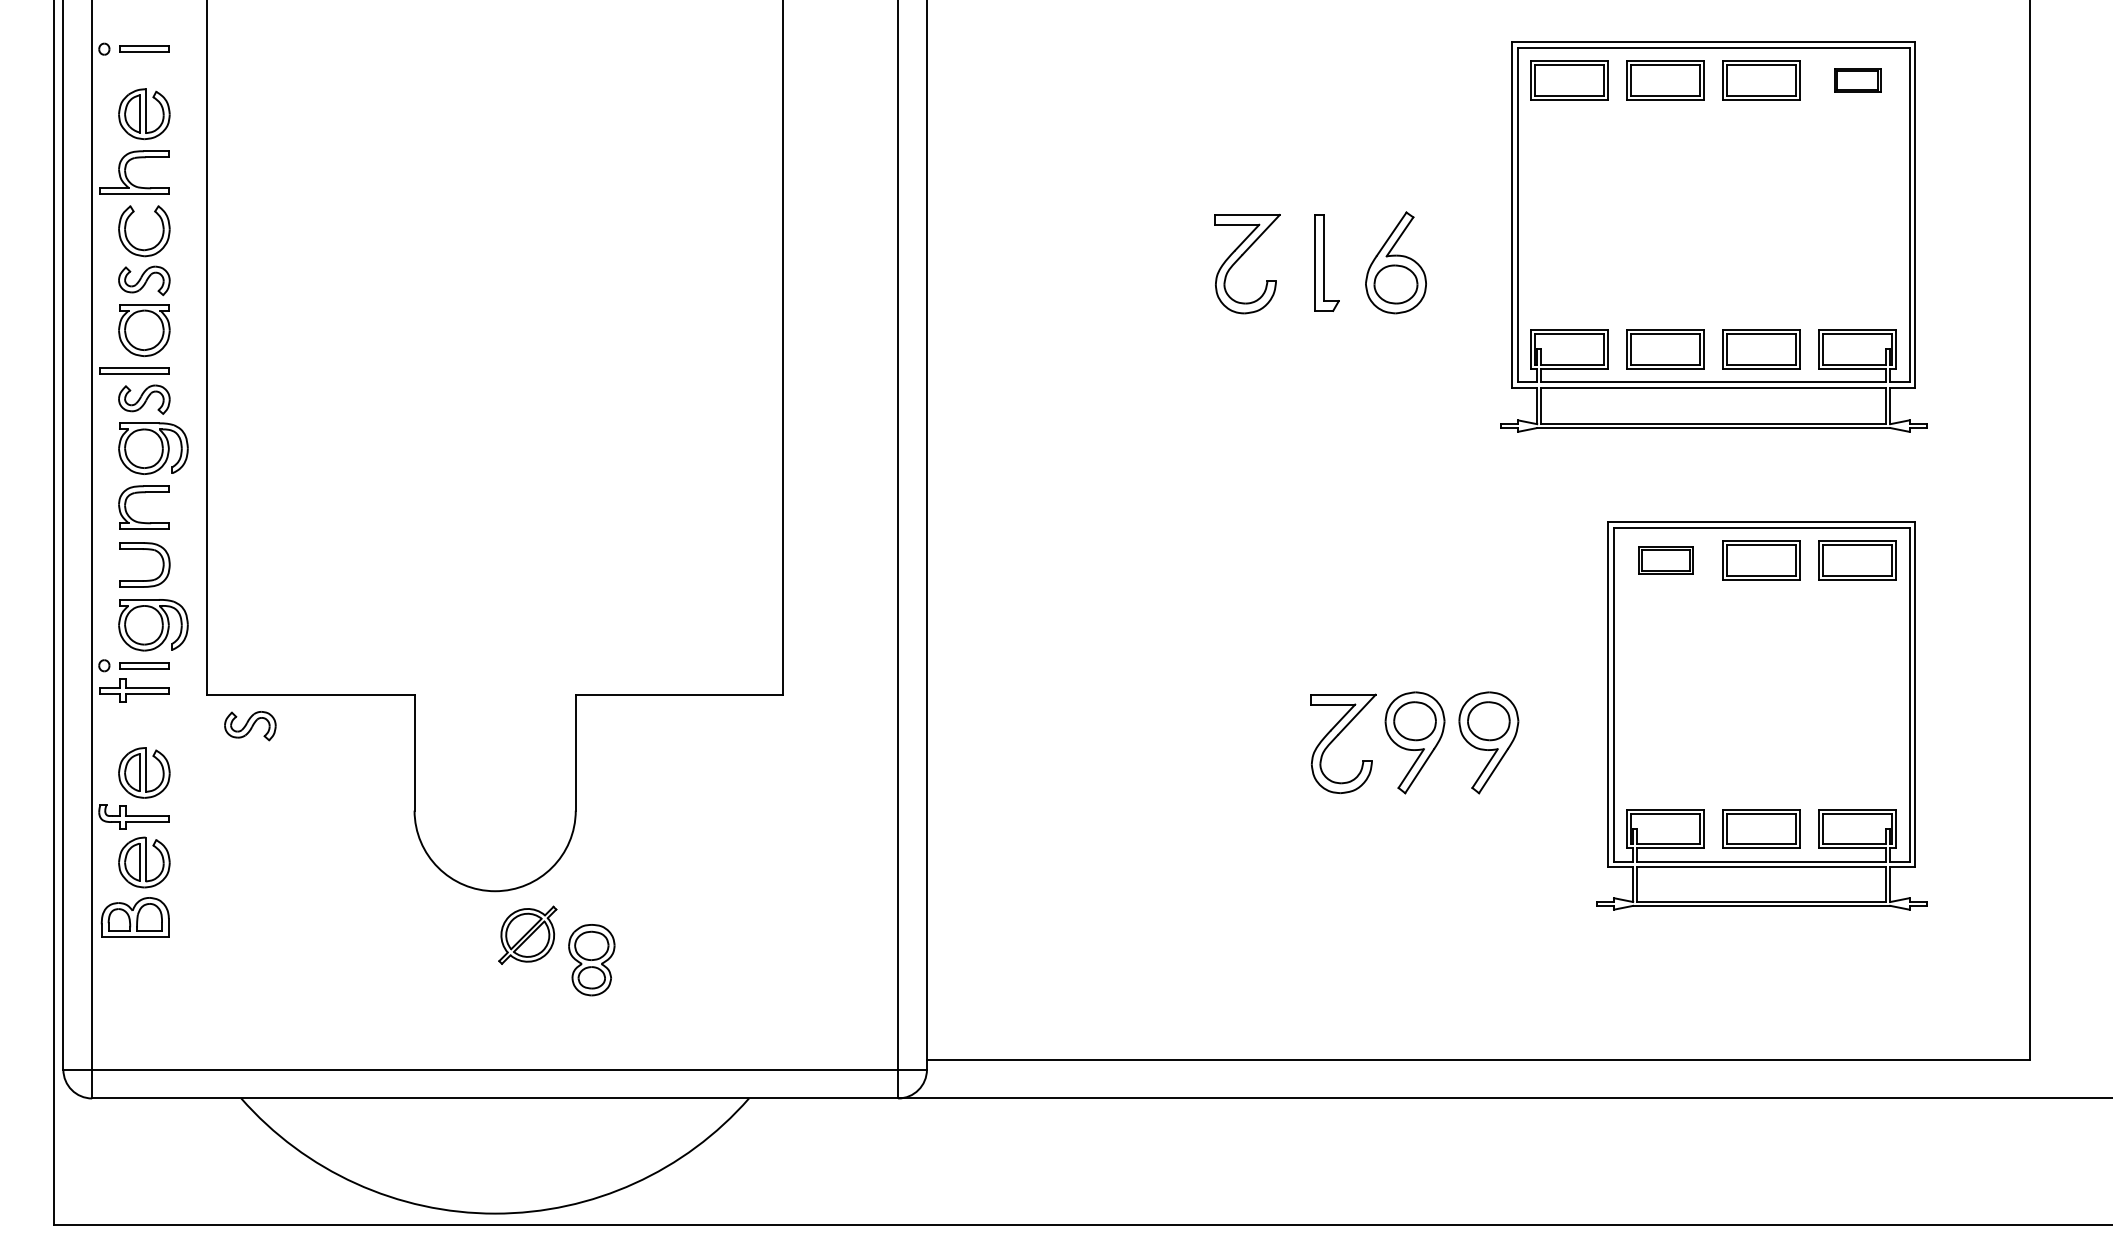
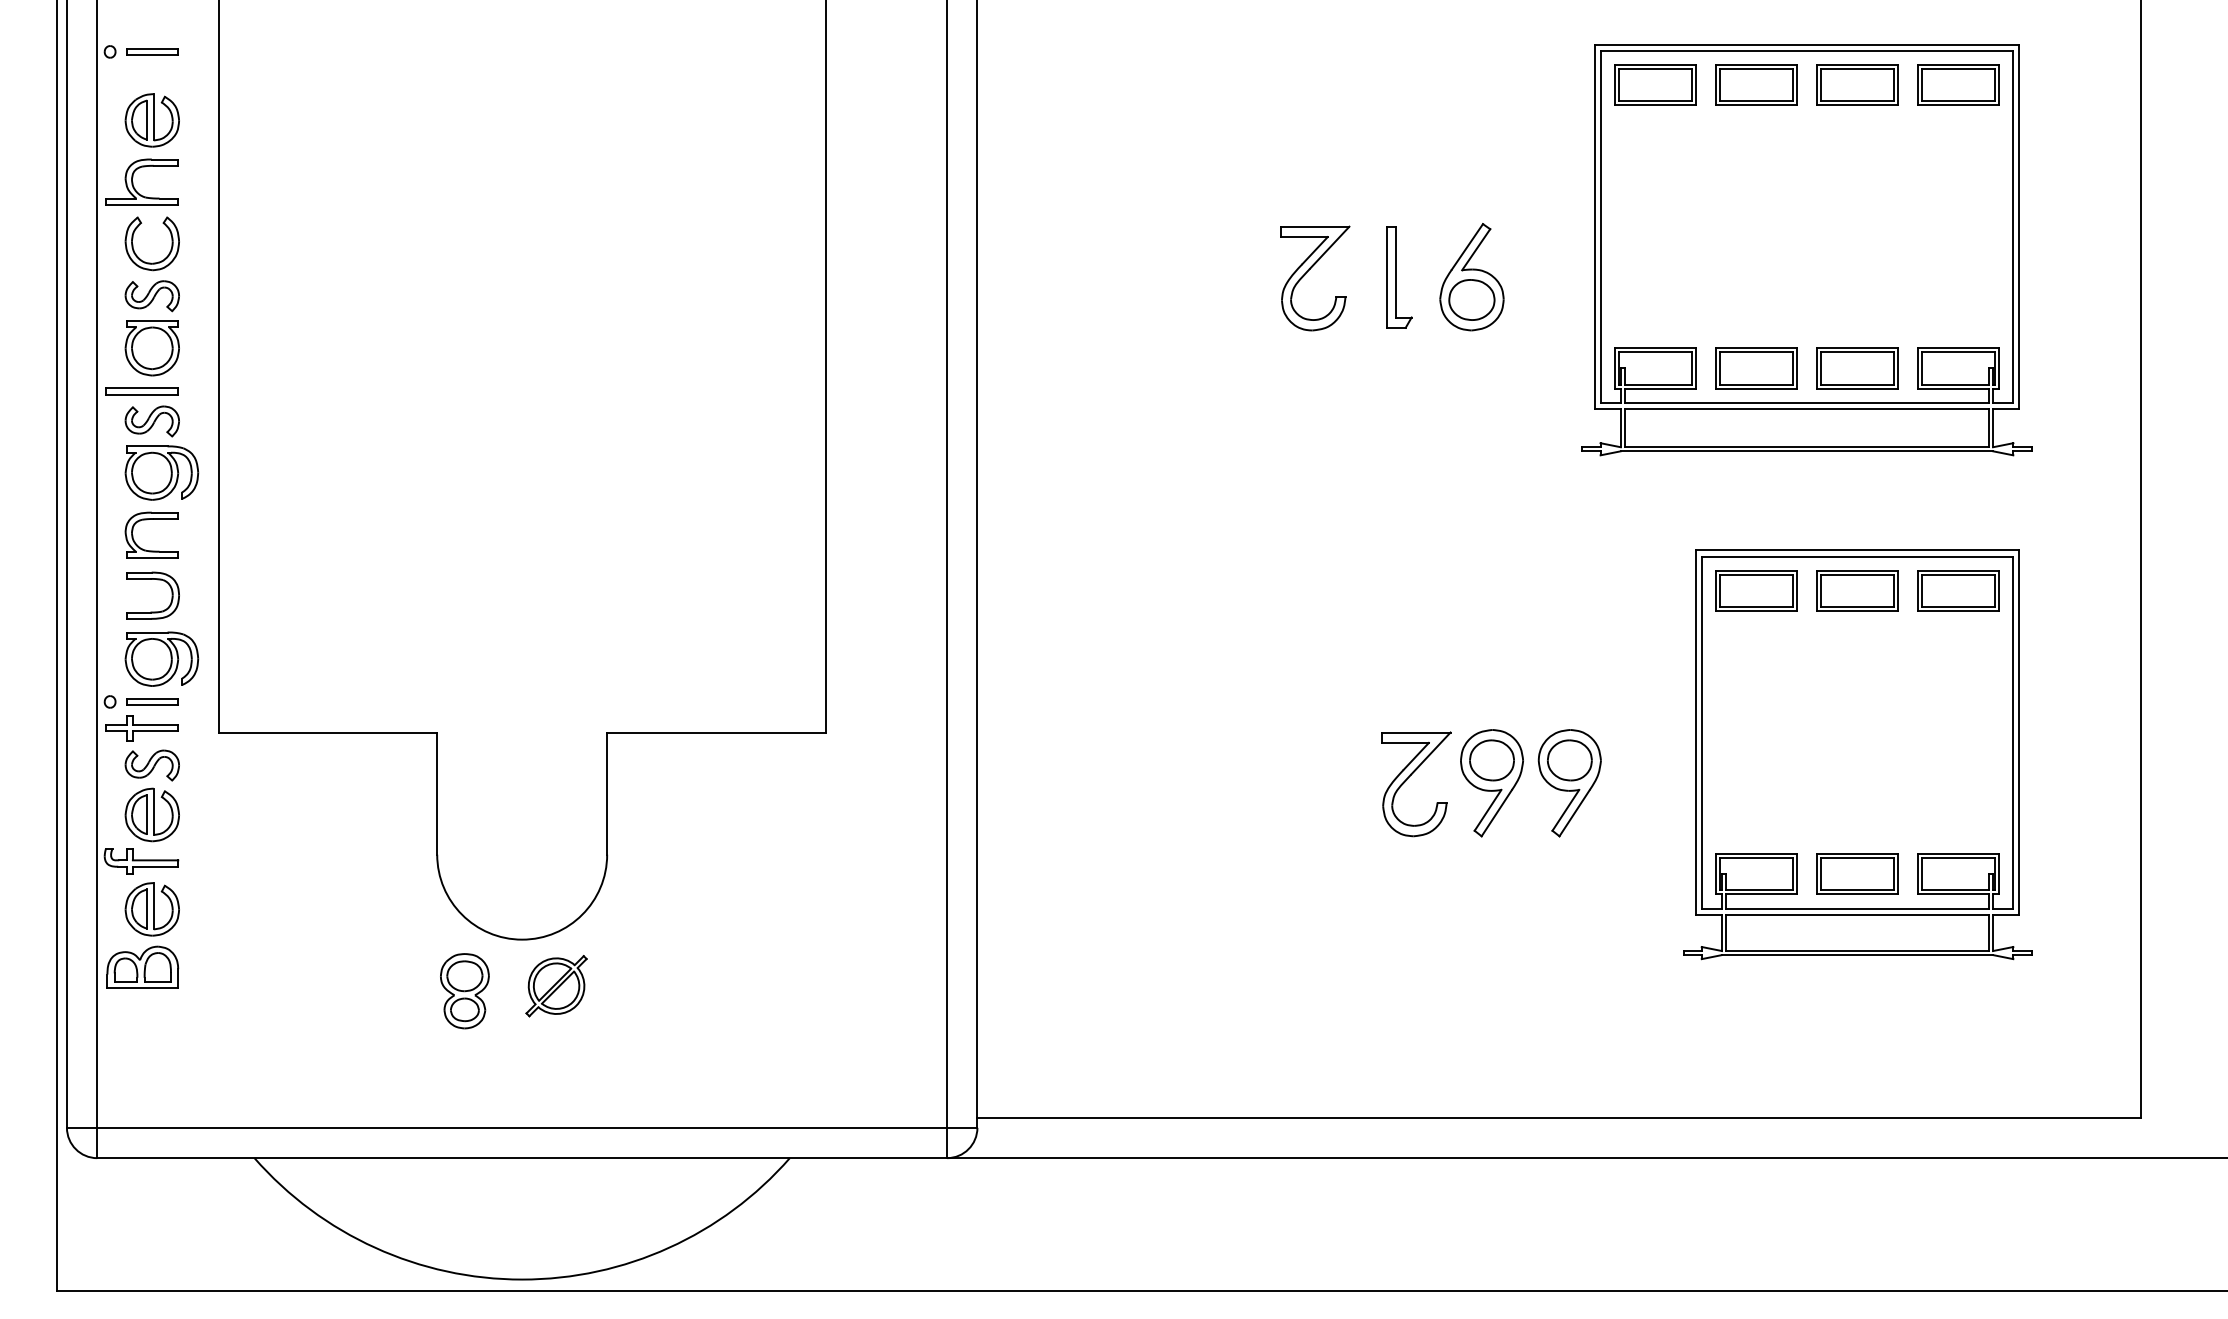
part: (1857, 80) -> (1958, 84), size x1.67
part: (1665, 560) -> (1756, 590), size x1.43
part: (250, 726) -> (152, 765), moved
part: (591, 960) -> (464, 991), moved

